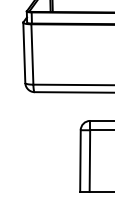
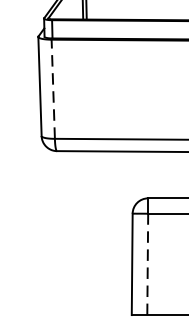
line: (32, 54) -> (53, 89), solid -> dashed
line: (89, 161) -> (147, 265), solid -> dashed

